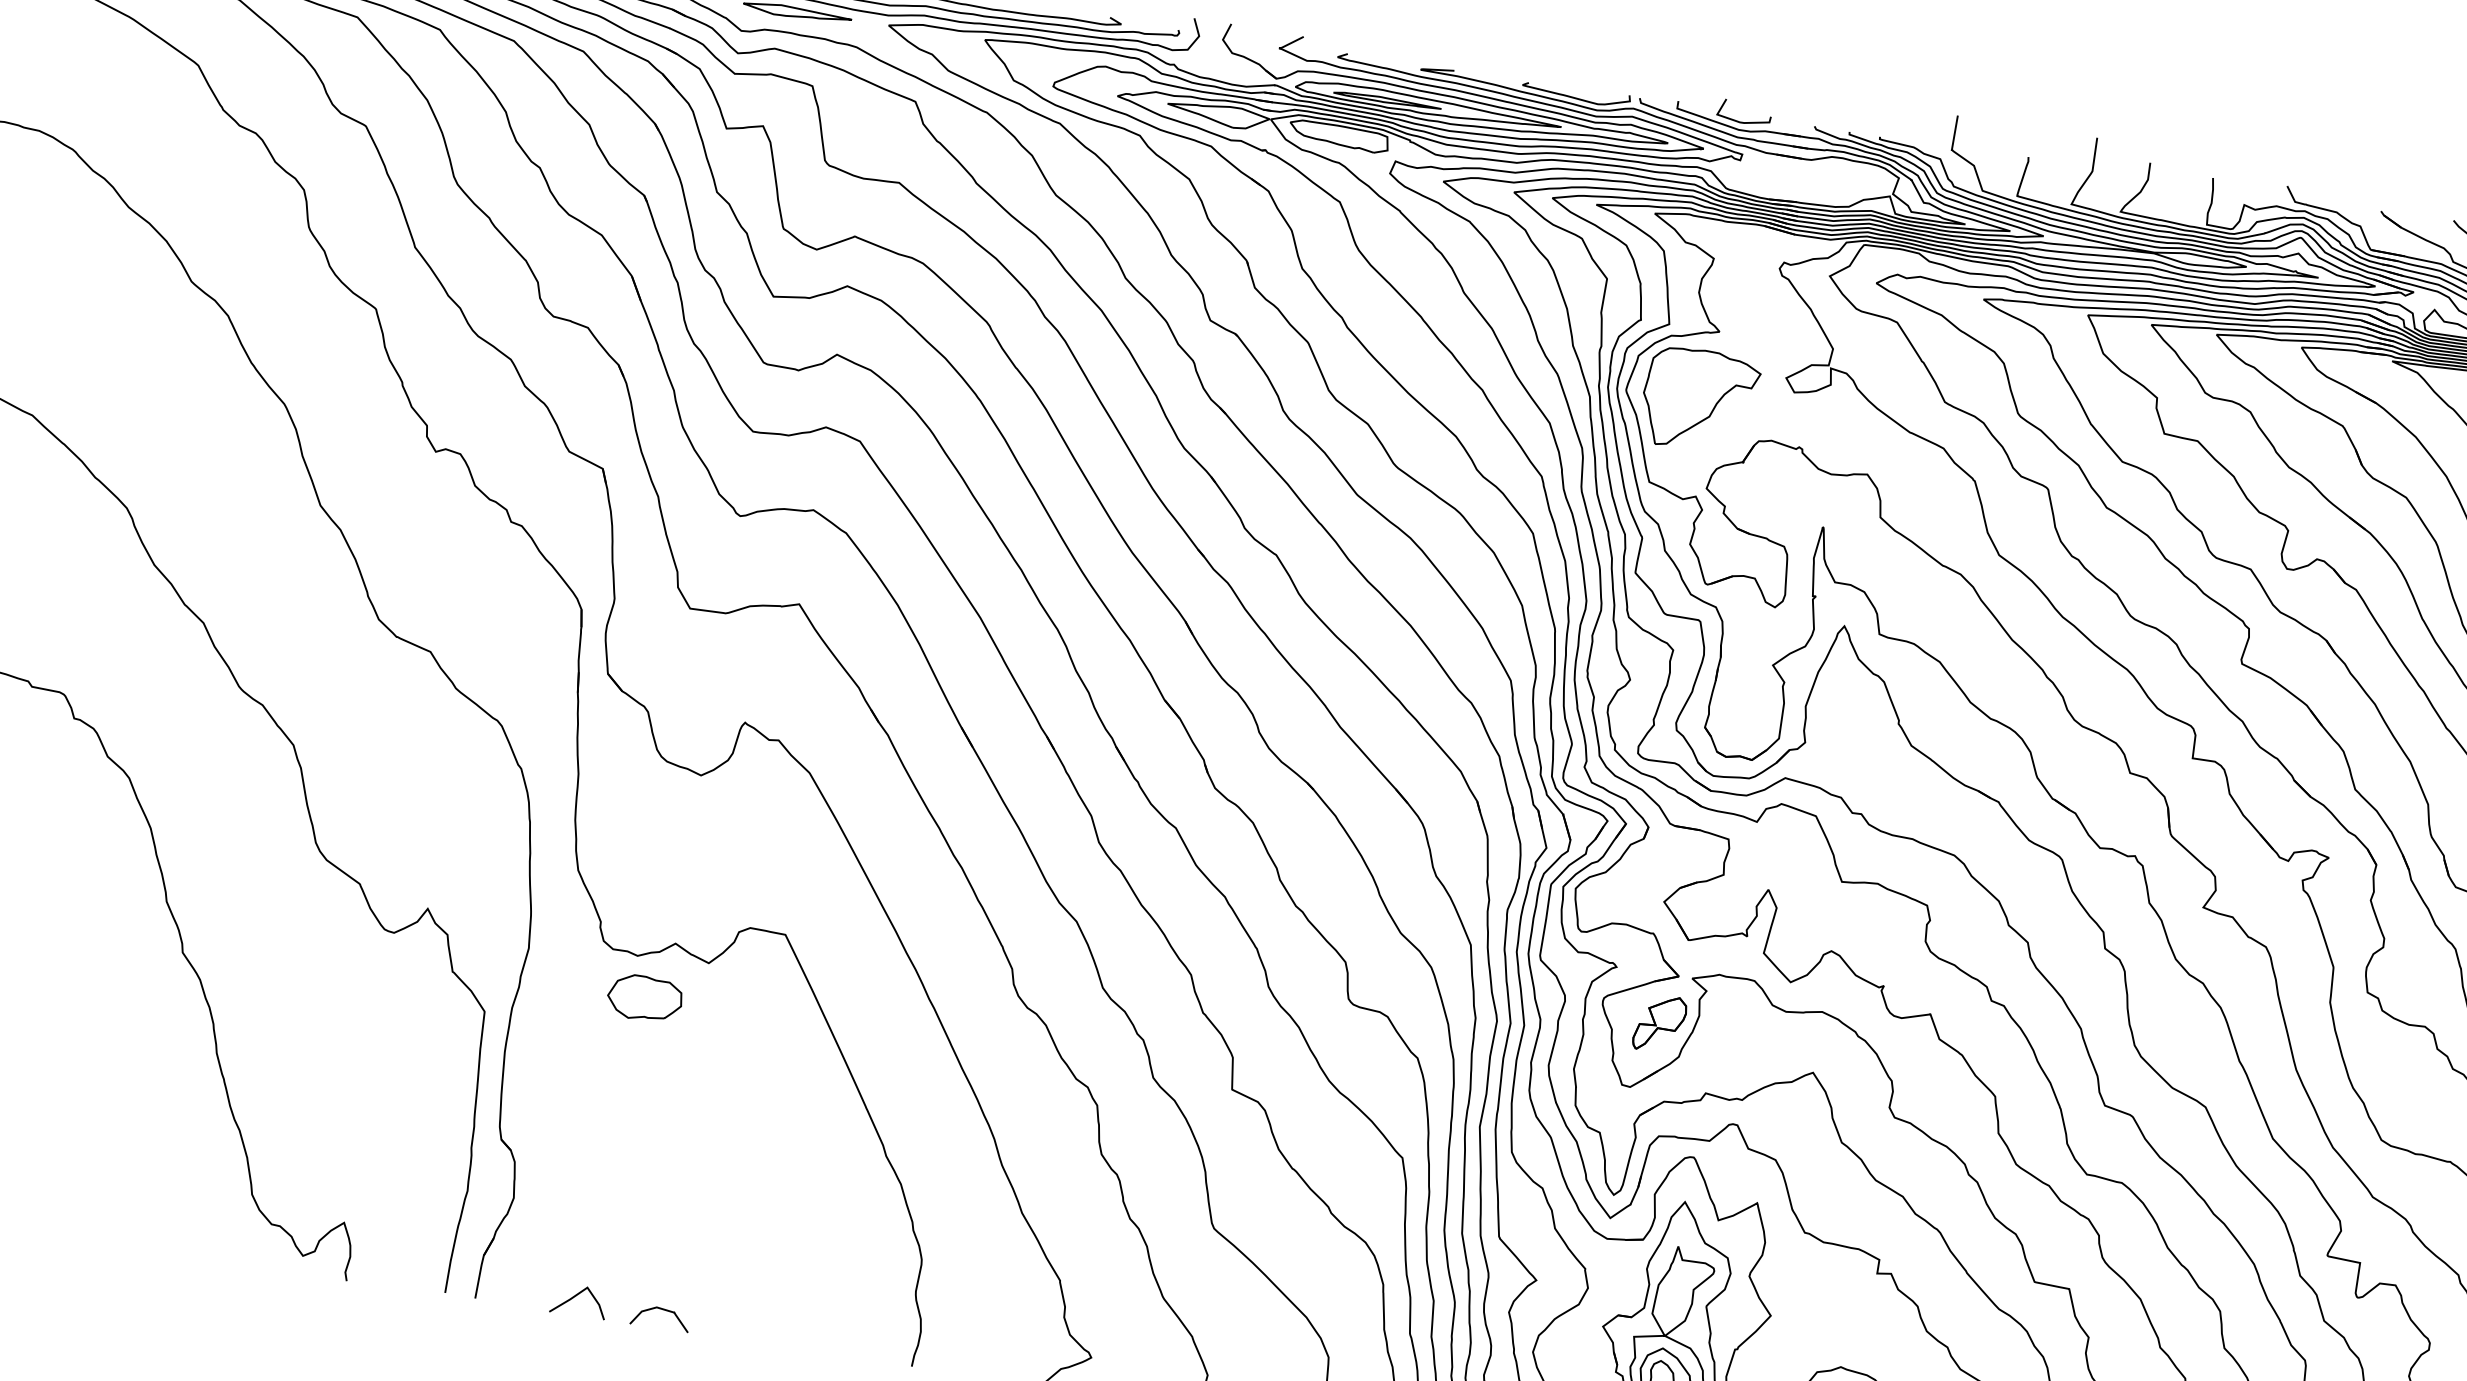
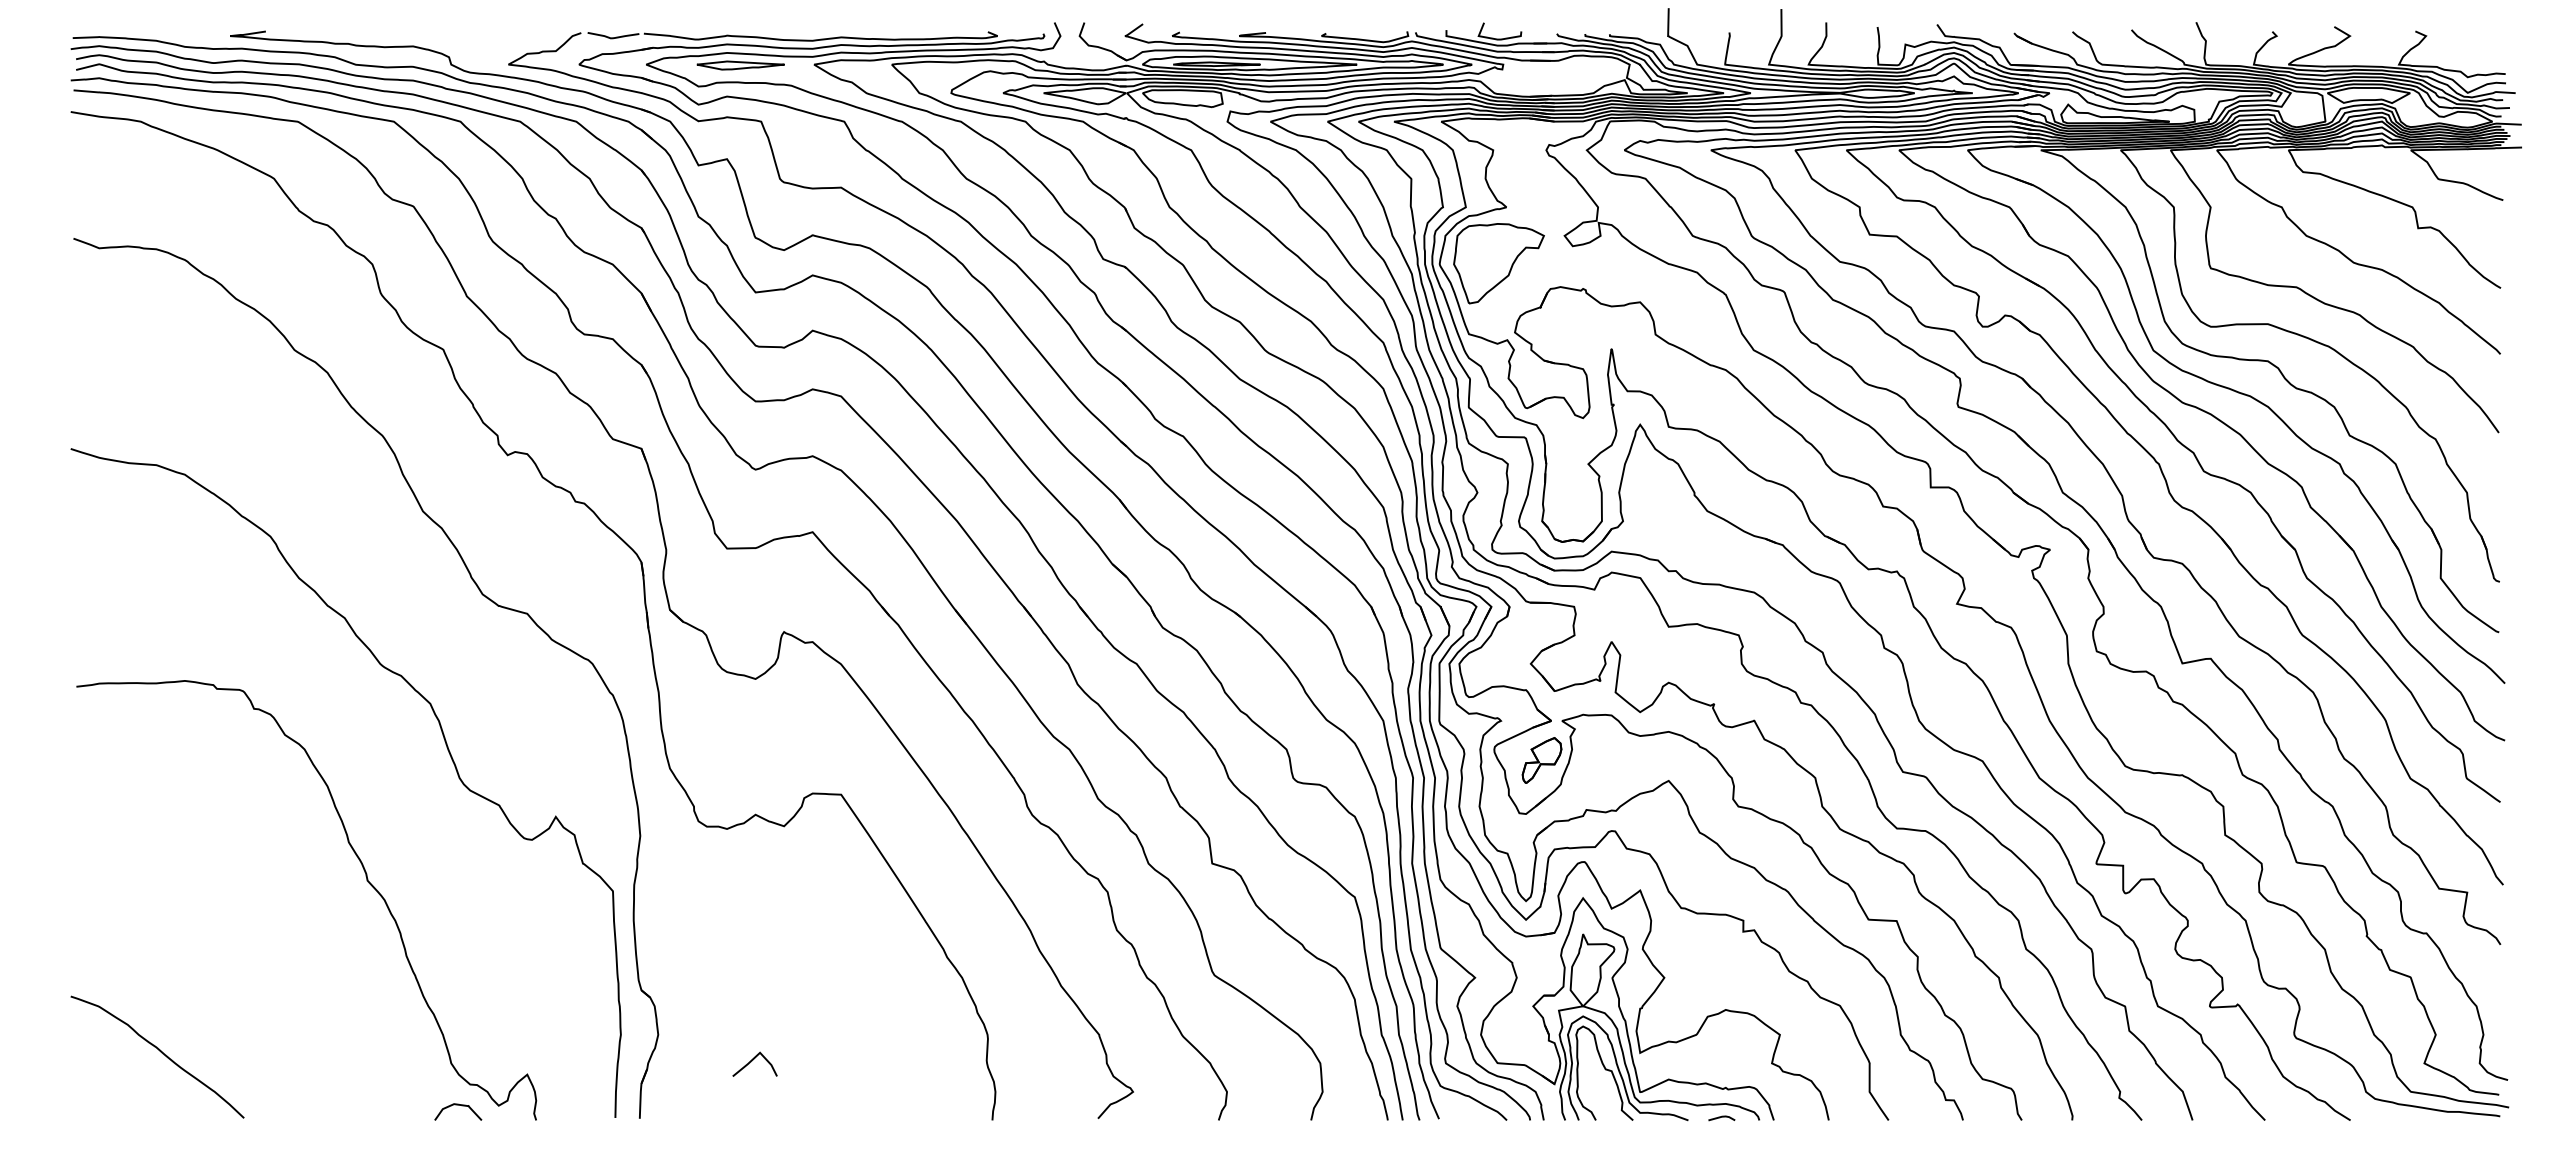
part: (644, 998) -> (737, 861), removed
line: (576, 1297) -> (752, 1061), moved
curve: (665, 1311) -> (461, 1106), moved

